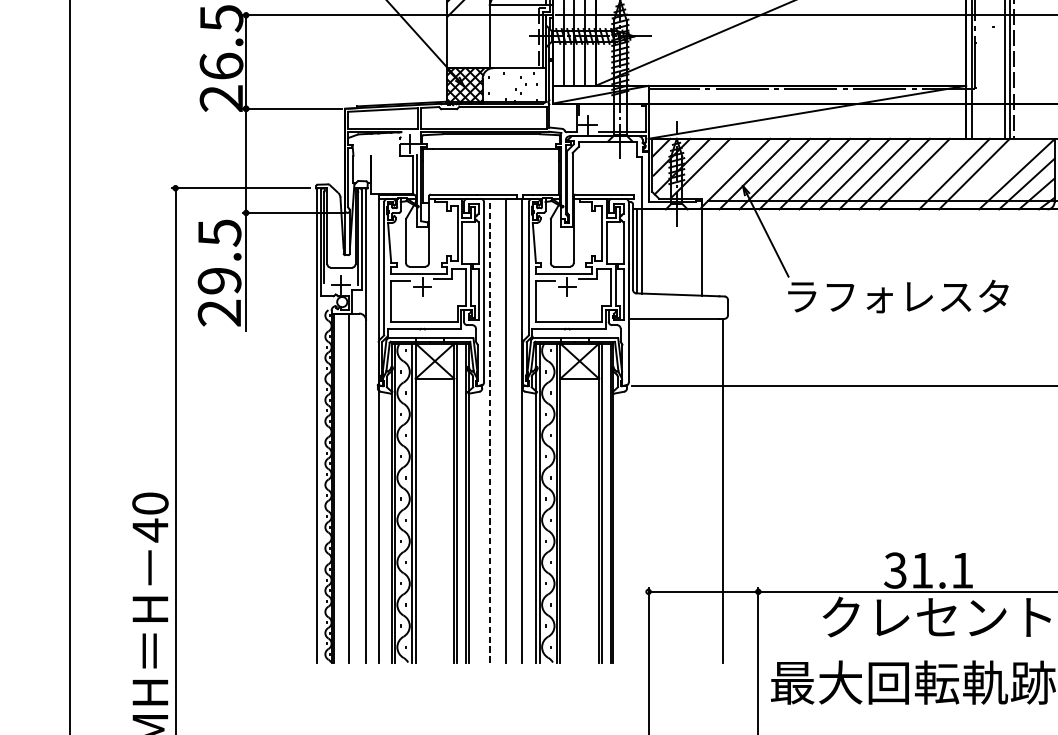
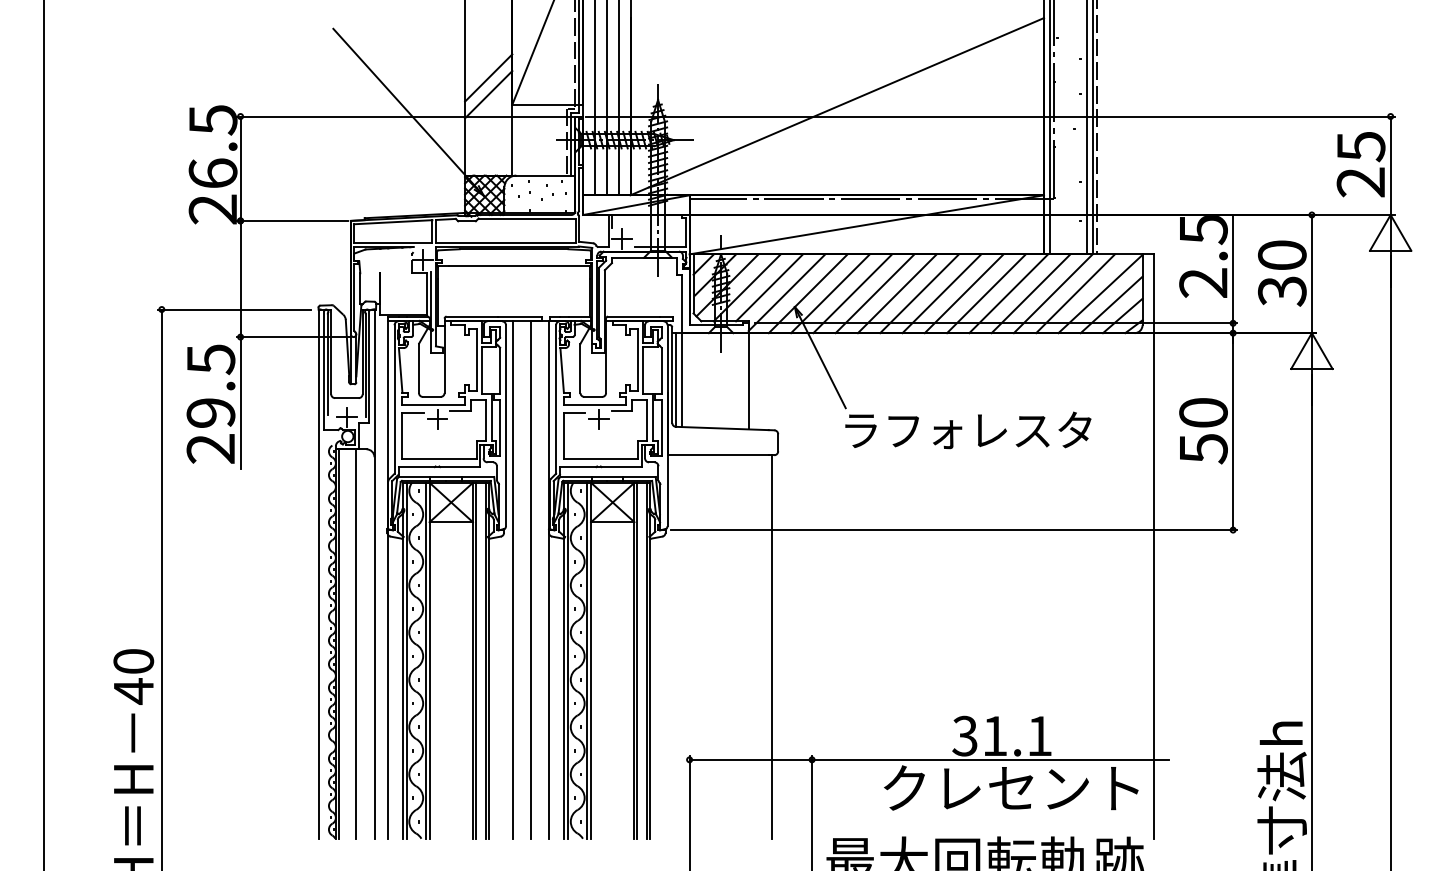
line: (720, 168) -> (769, 287), added
line: (934, 173) -> (1008, 293), added
line: (994, 173) -> (1075, 293), added
line: (490, 431) -> (513, 580), dashed -> solid

